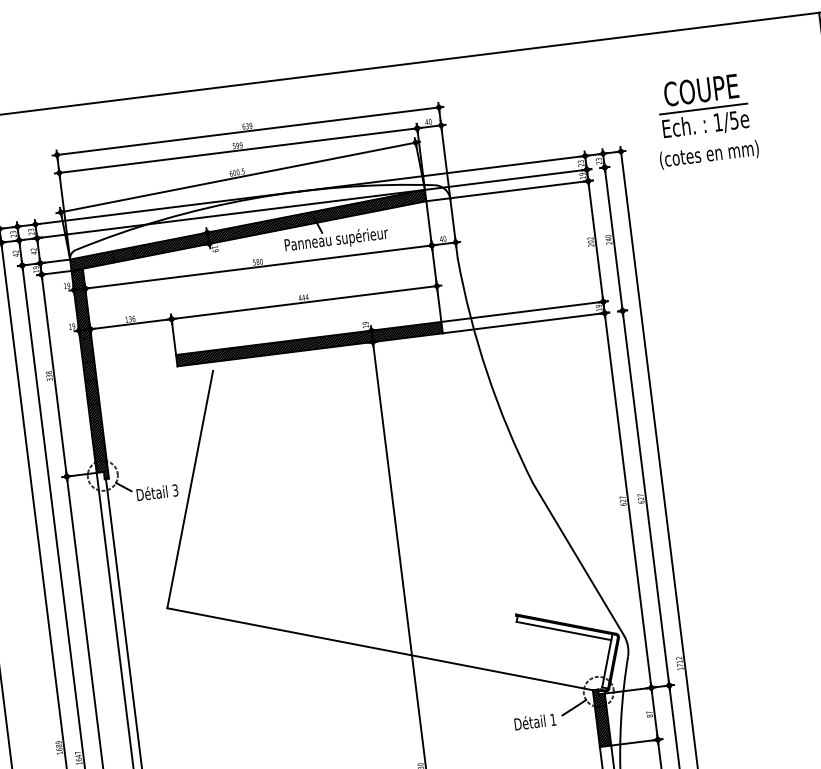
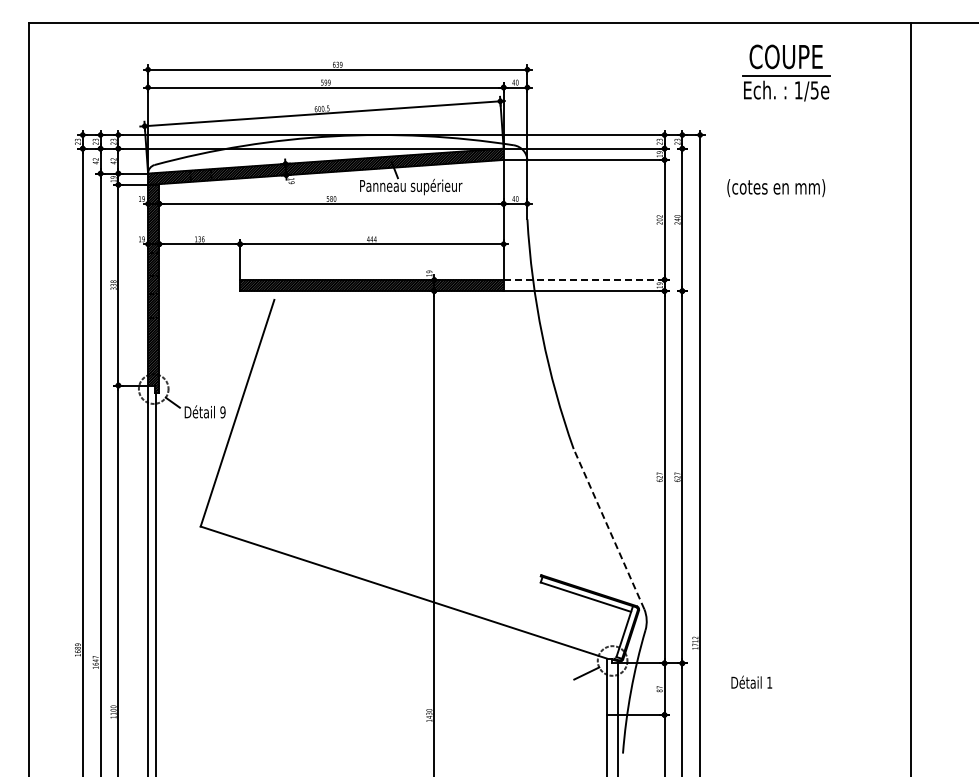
part: (703, 105) -> (786, 72), moved
text: (709, 155) -> (776, 188), moved
line: (522, 311) -> (584, 279), solid -> dashed
text: (174, 490) -> (222, 412), 3 -> 9
line: (579, 559) -> (609, 529), solid -> dashed
hatch: (601, 717) -> (612, 686), removed
text: (534, 720) -> (751, 681), moved

